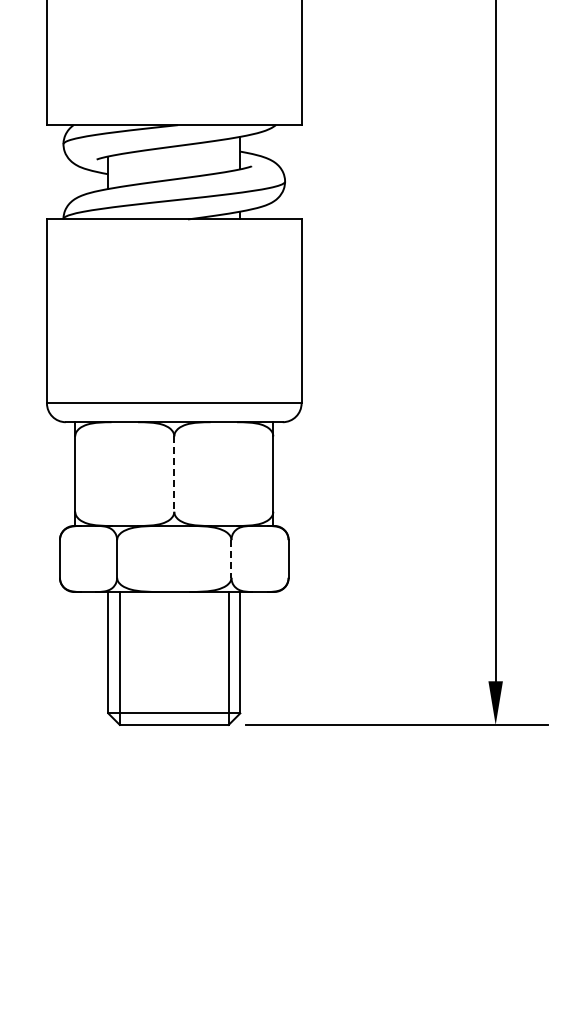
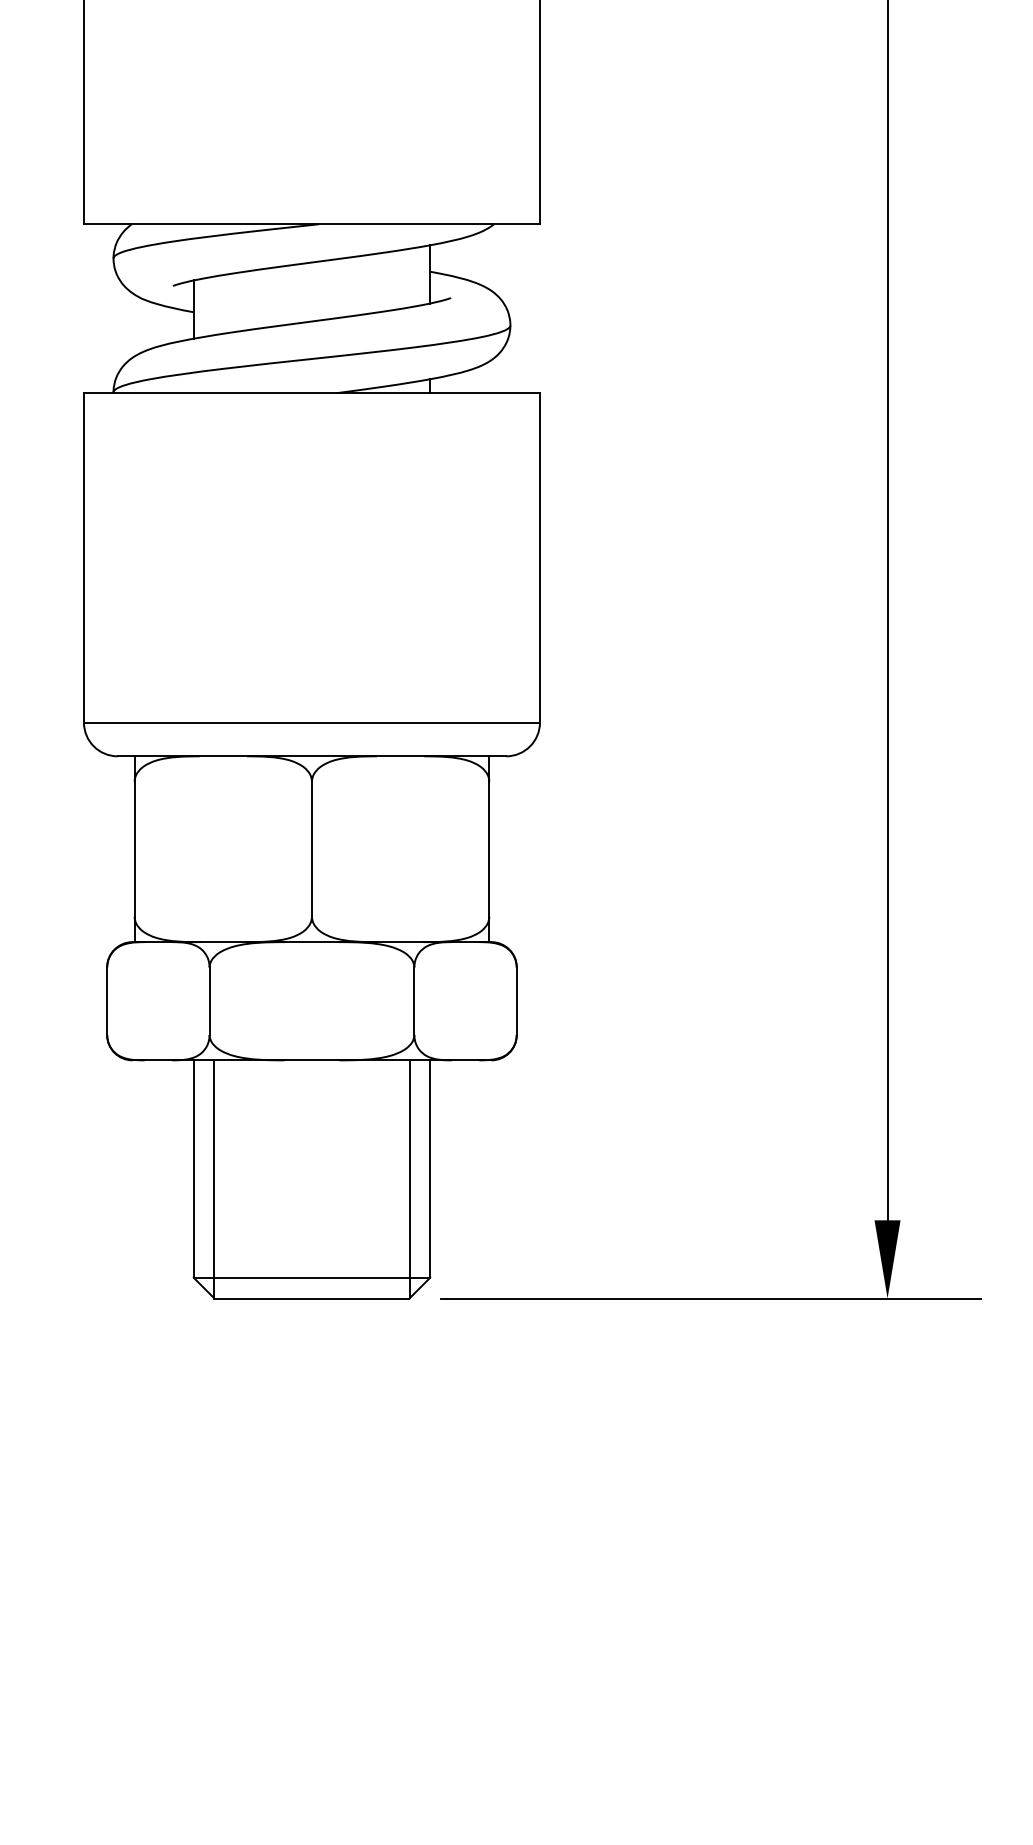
line: (174, 474) -> (312, 849), dashed -> solid
line: (231, 558) -> (414, 1000), dashed -> solid

